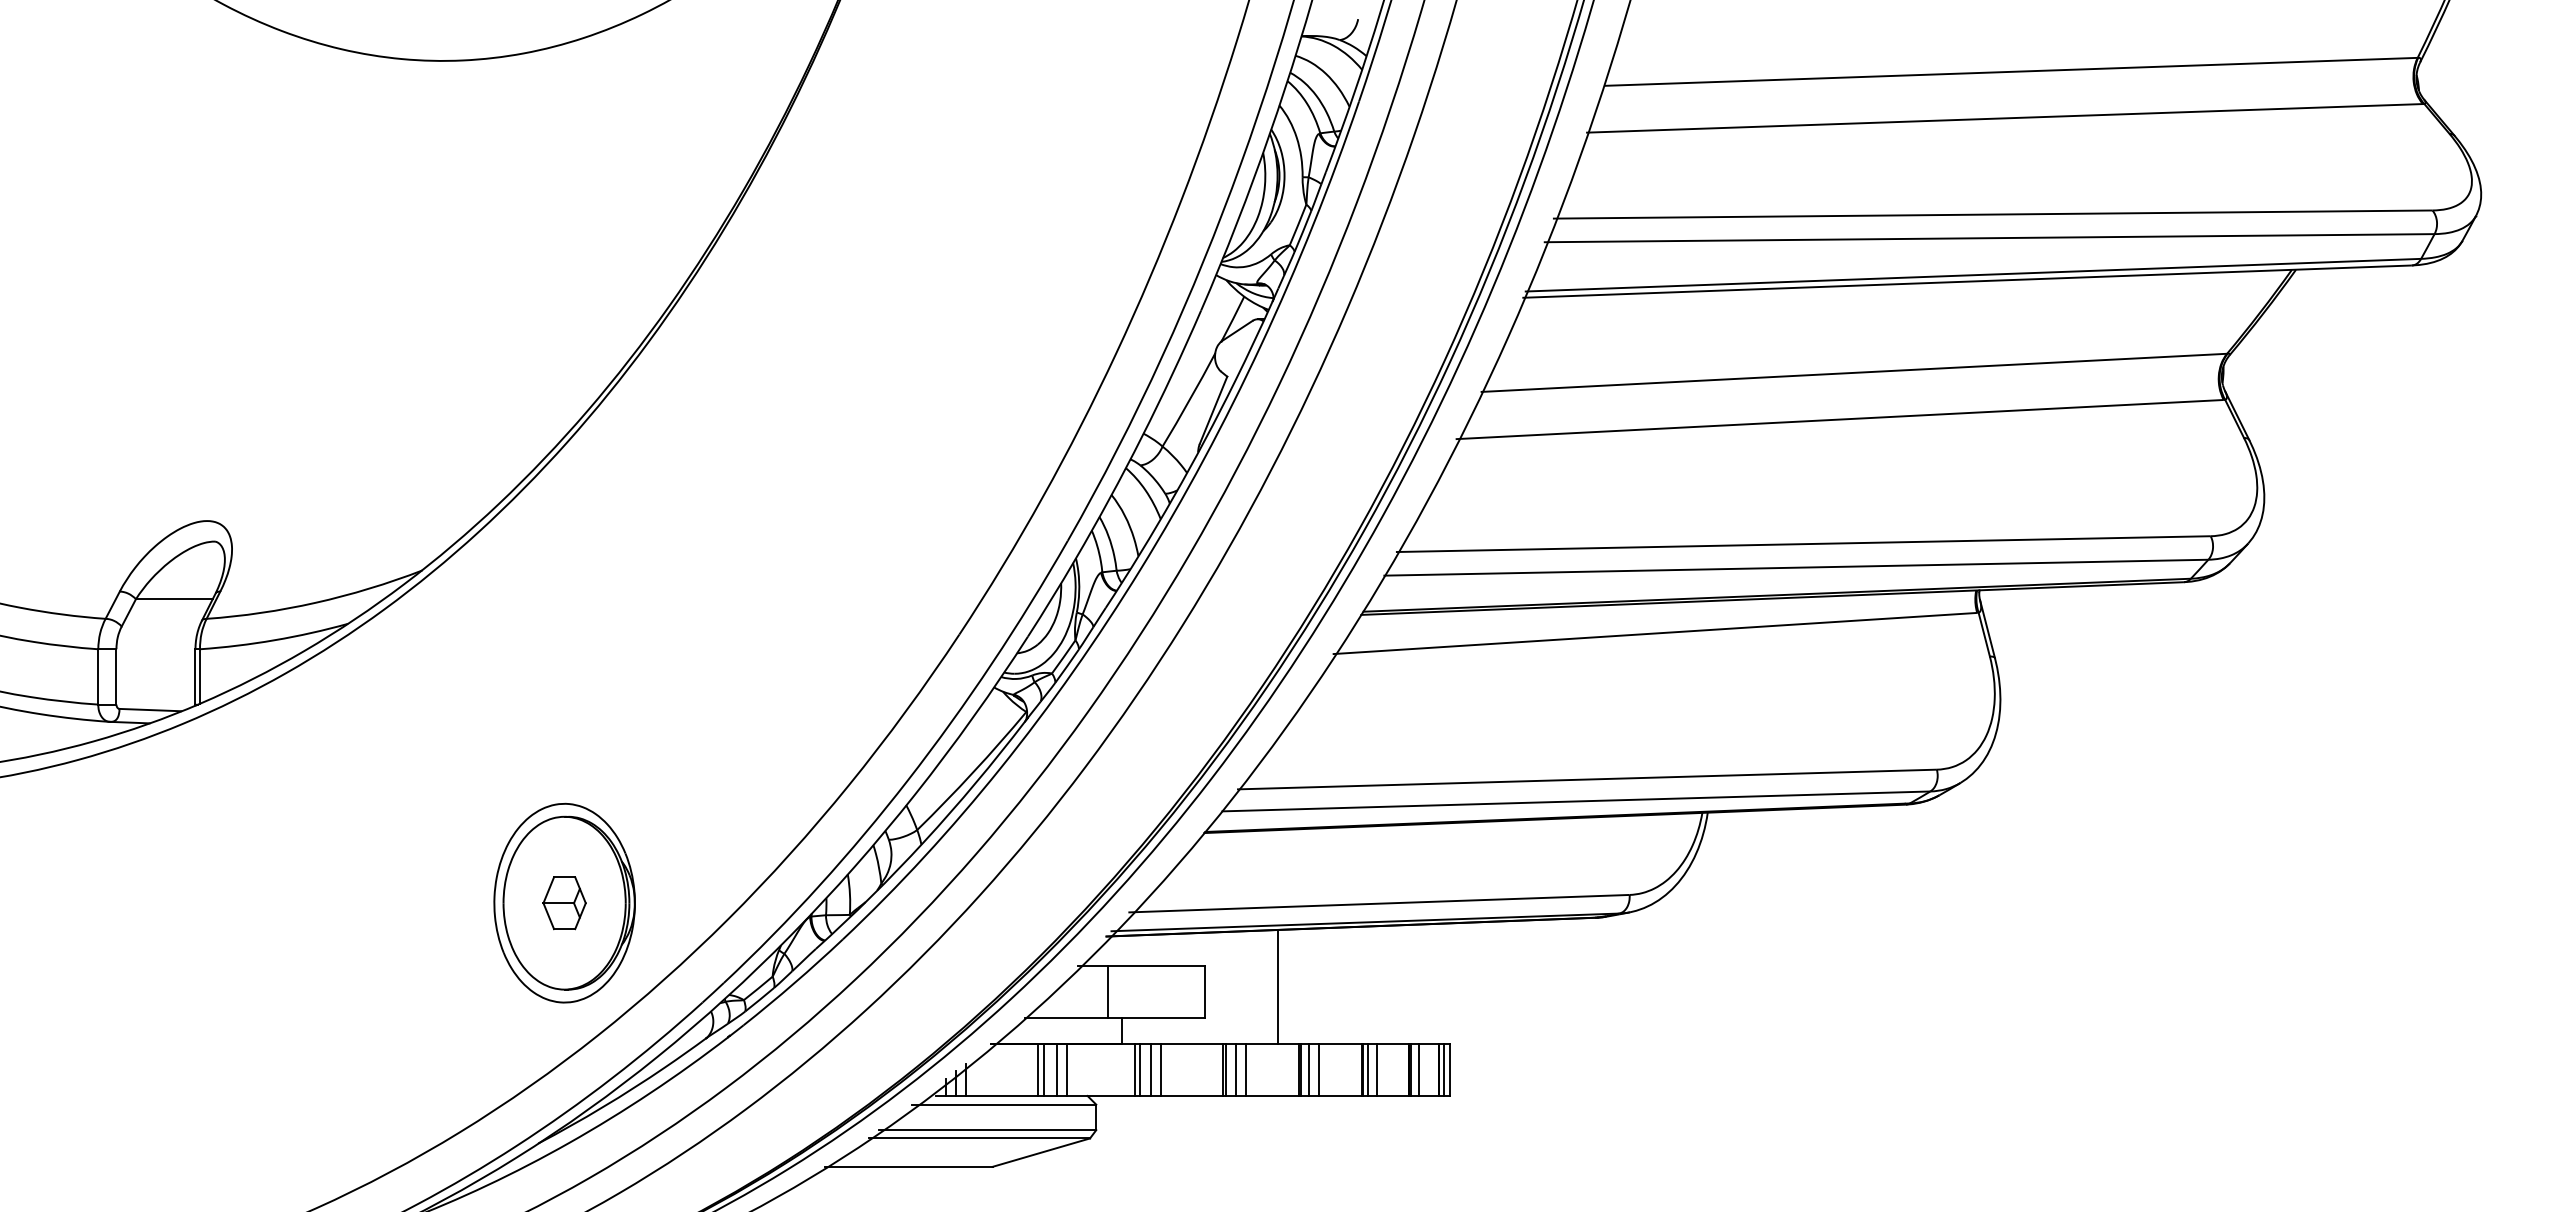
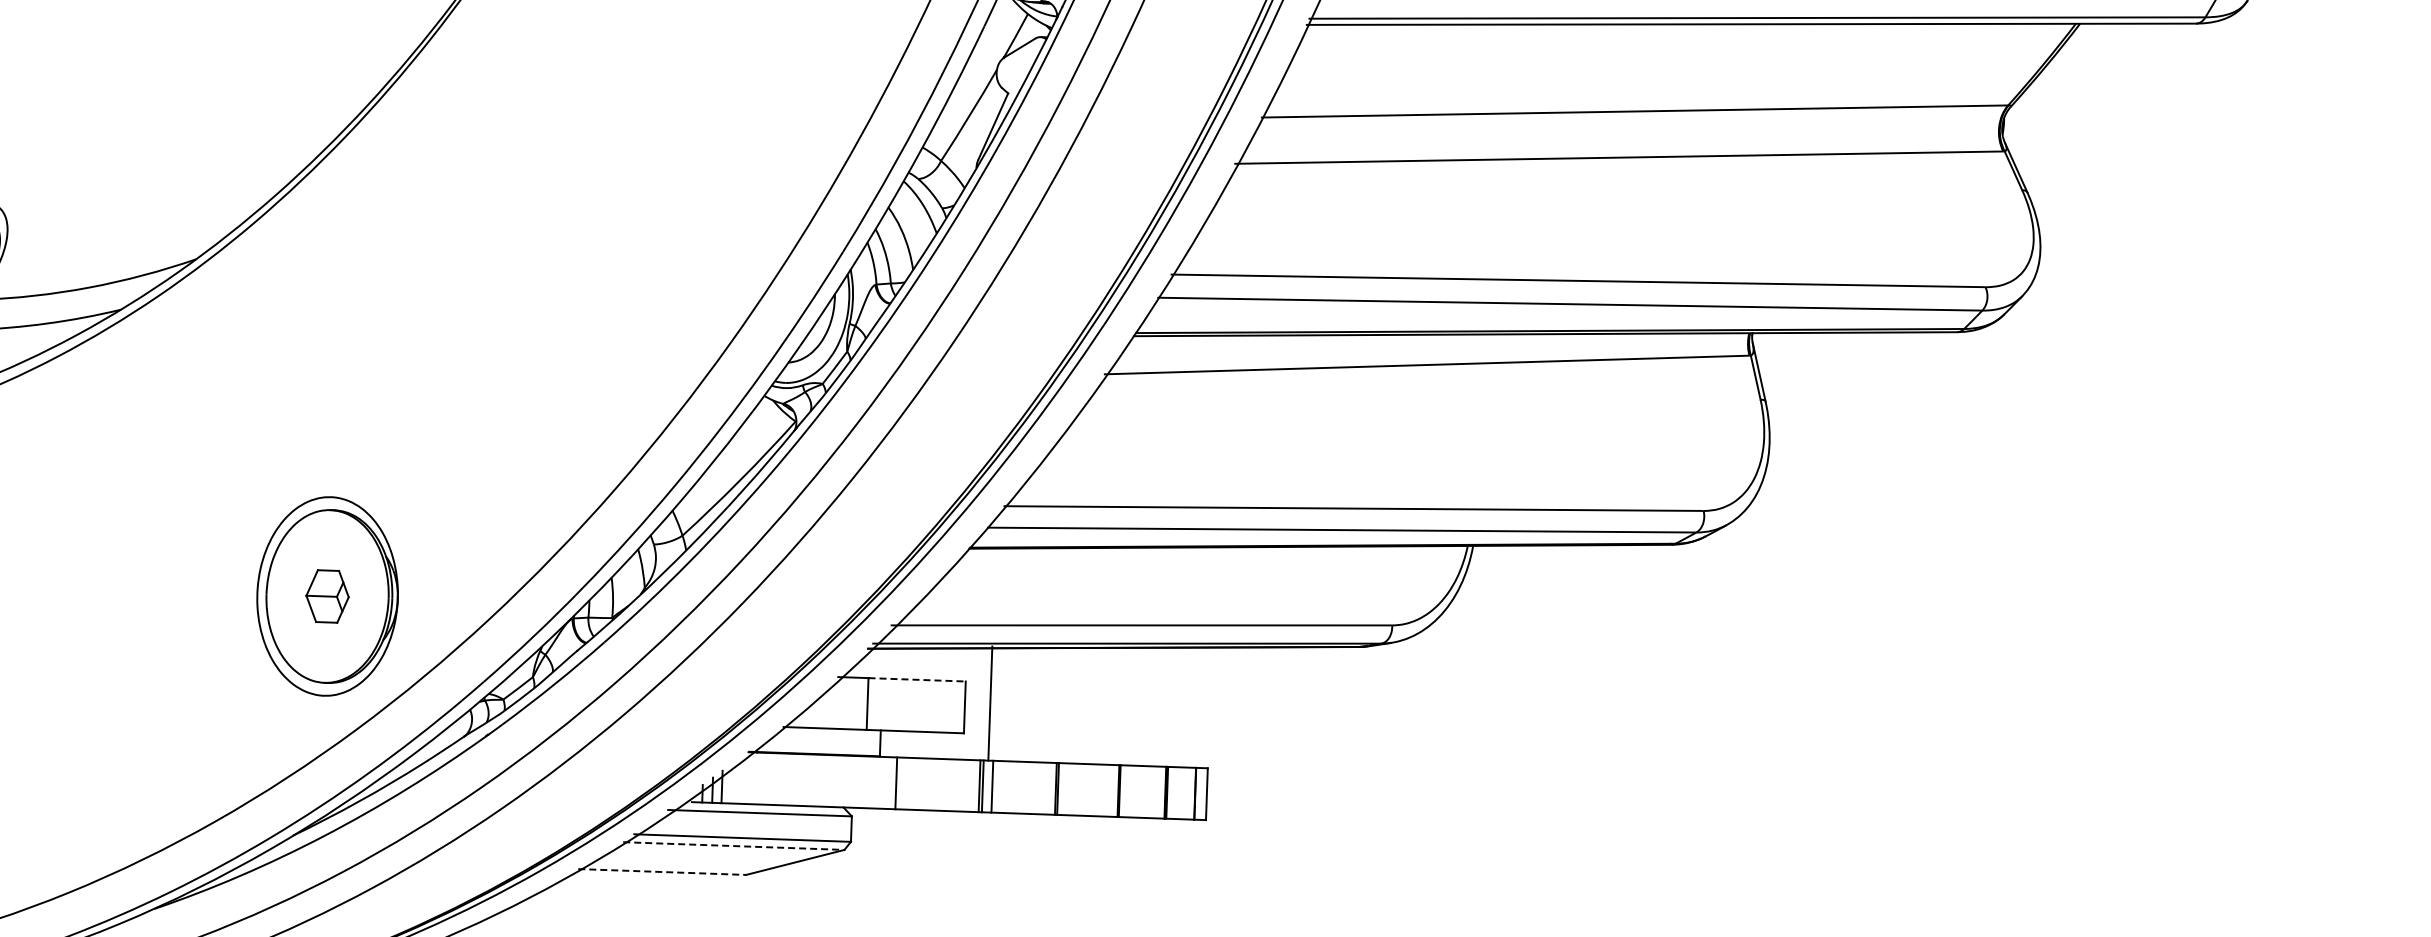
line: (1156, 965) -> (916, 679), solid -> dashed
line: (1277, 987) -> (990, 703), moved
line: (1038, 1070) -> (795, 780), removed
line: (1044, 1070) -> (801, 780), removed
line: (1056, 1070) -> (813, 780), removed
line: (1066, 1070) -> (823, 781), removed
line: (1135, 1070) -> (892, 783), removed
line: (1150, 1070) -> (907, 784), removed
line: (1161, 1070) -> (918, 784), removed
line: (1245, 1070) -> (1002, 787), removed
line: (1308, 1070) -> (1065, 789), removed
line: (1318, 1070) -> (1075, 789), removed
line: (1367, 1070) -> (1124, 791), removed
line: (1376, 1070) -> (1133, 792), removed
line: (1419, 1070) -> (1176, 793), removed
line: (1443, 1070) -> (1200, 794), removed
line: (979, 1138) -> (733, 846), solid -> dashed
line: (908, 1166) -> (662, 871), solid -> dashed

